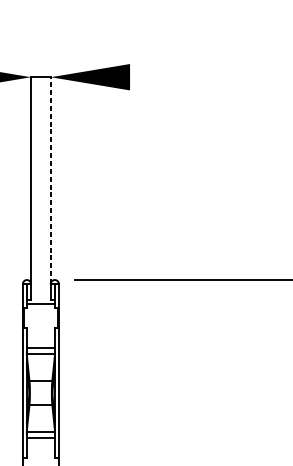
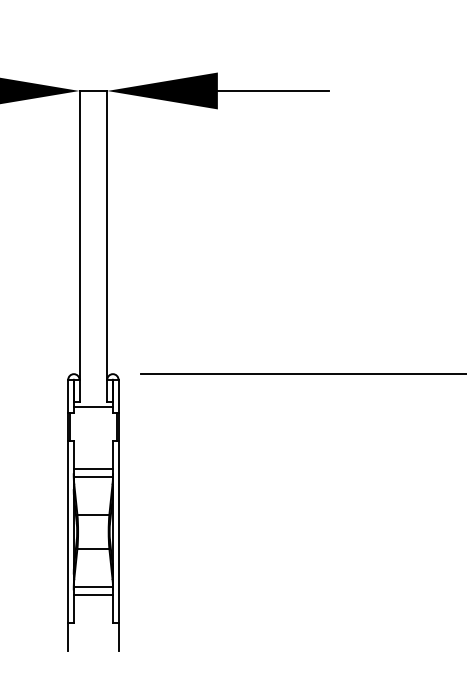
line: (169, 76) -> (272, 90), added
line: (51, 180) -> (107, 234), dashed -> solid

